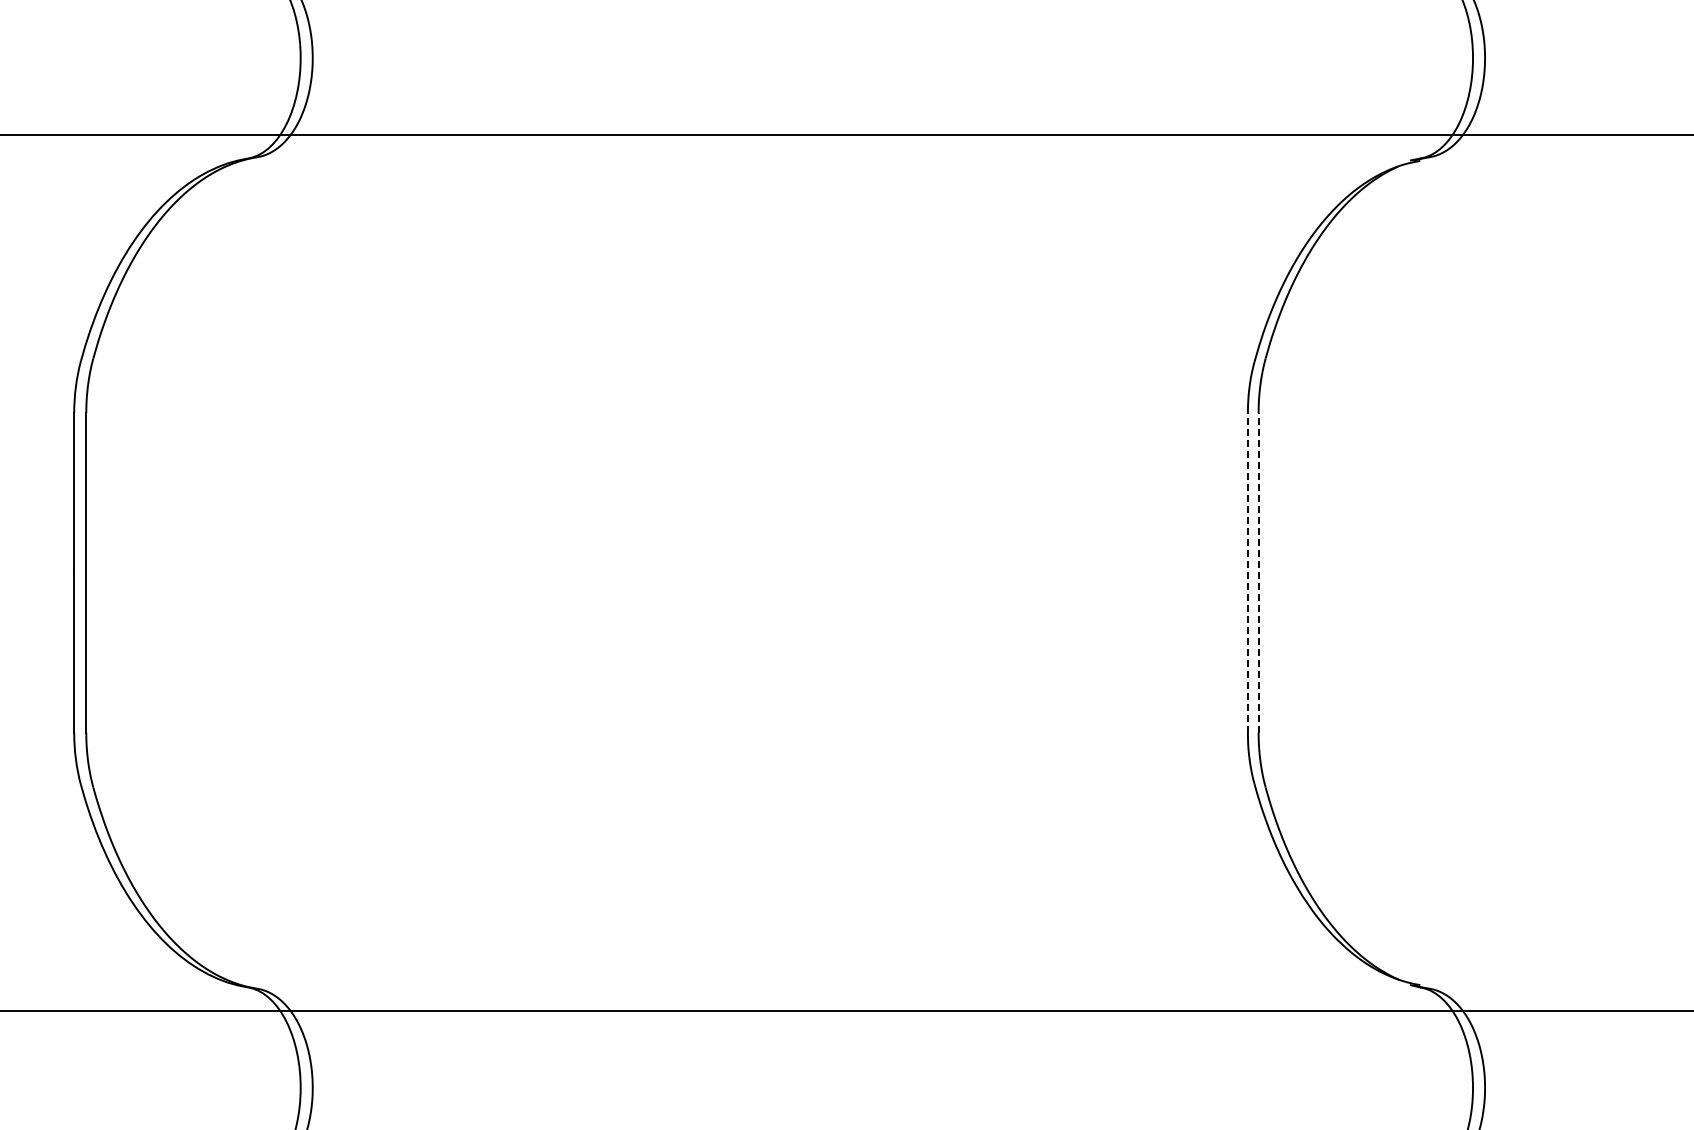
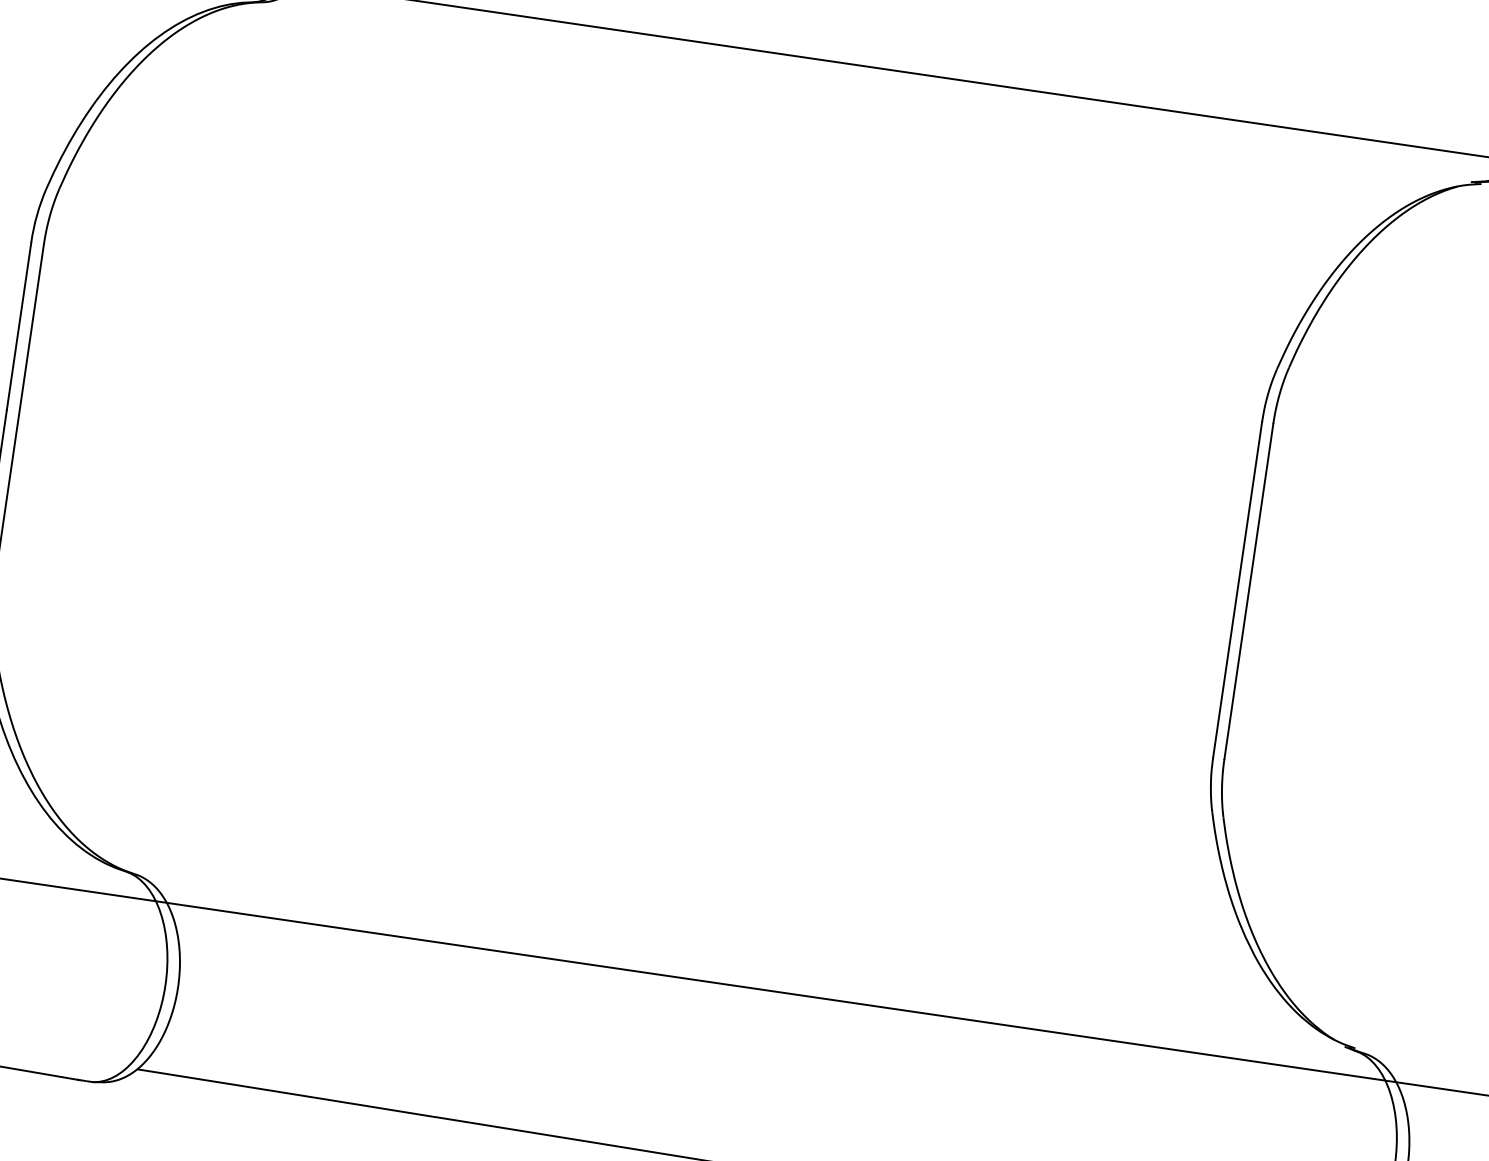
line: (1247, 572) -> (1237, 589), dashed -> solid
line: (1258, 572) -> (1248, 590), dashed -> solid

